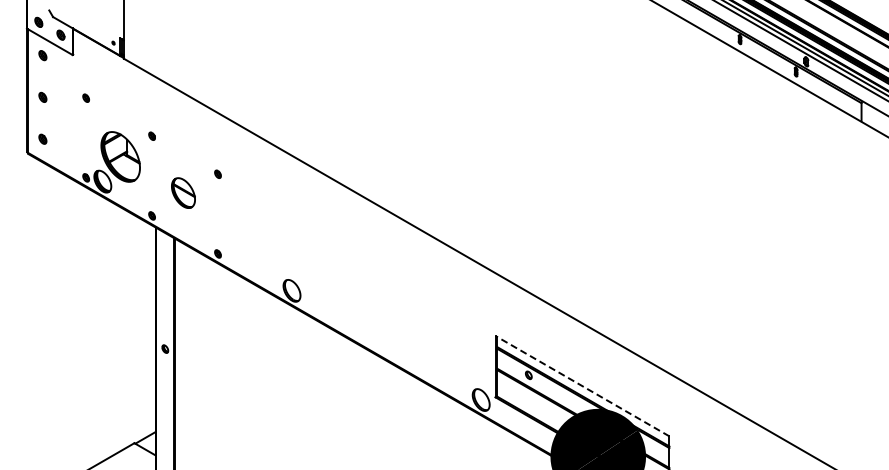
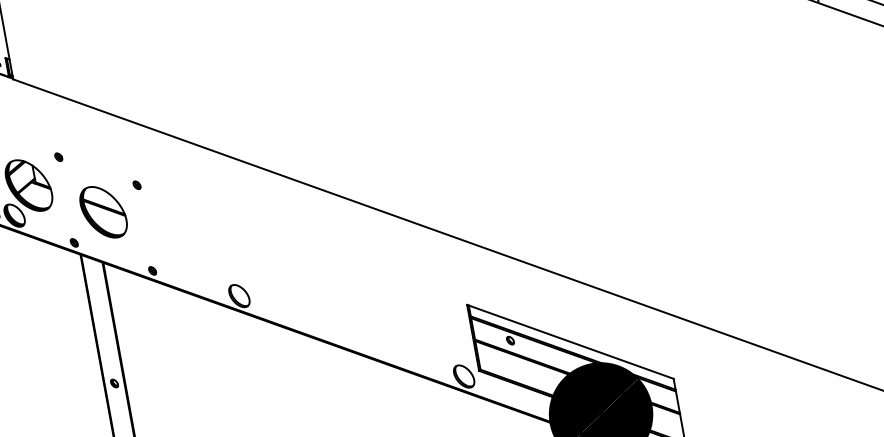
part: (183, 192) -> (103, 211), size x1.67
line: (582, 385) -> (570, 341), dashed -> solid

